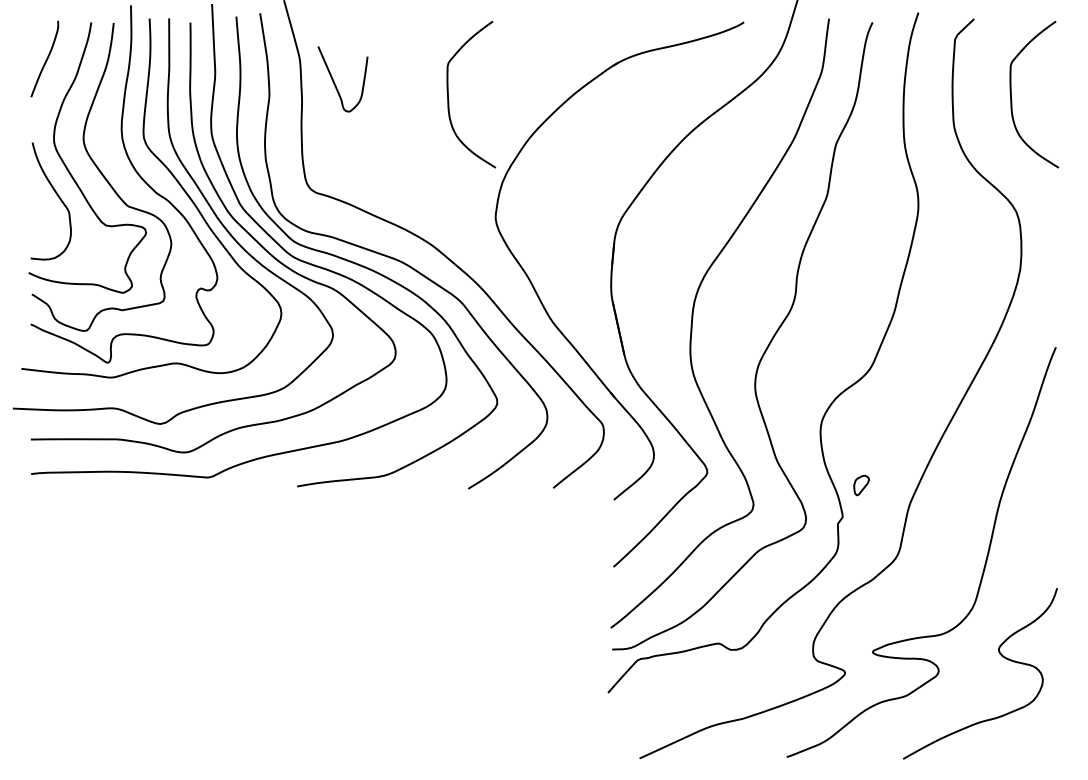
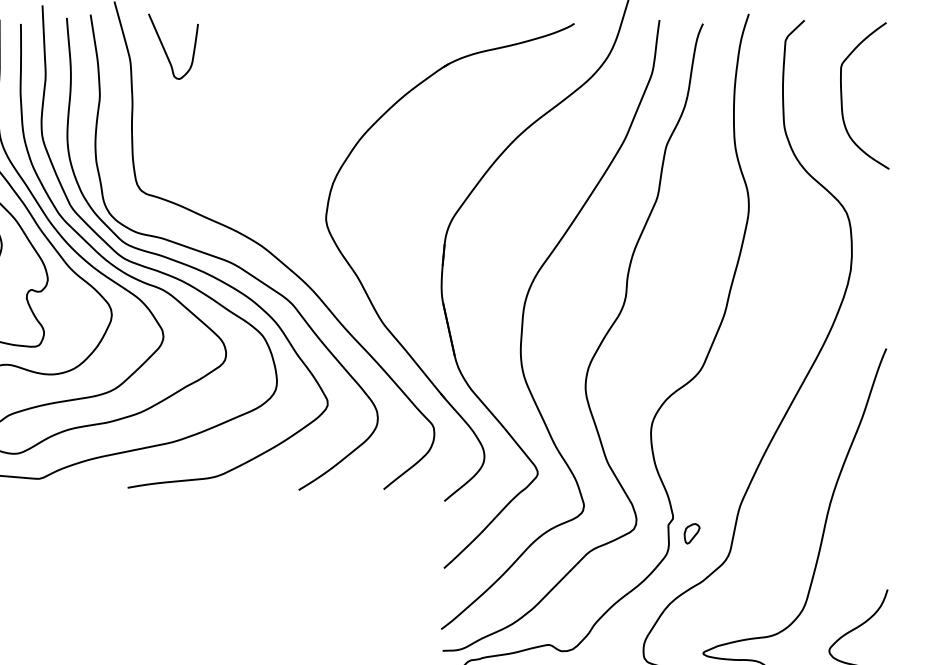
curve: (335, 83) -> (165, 50), moved
curve: (449, 99) -> (279, 100), removed
part: (861, 485) -> (691, 533), moved

